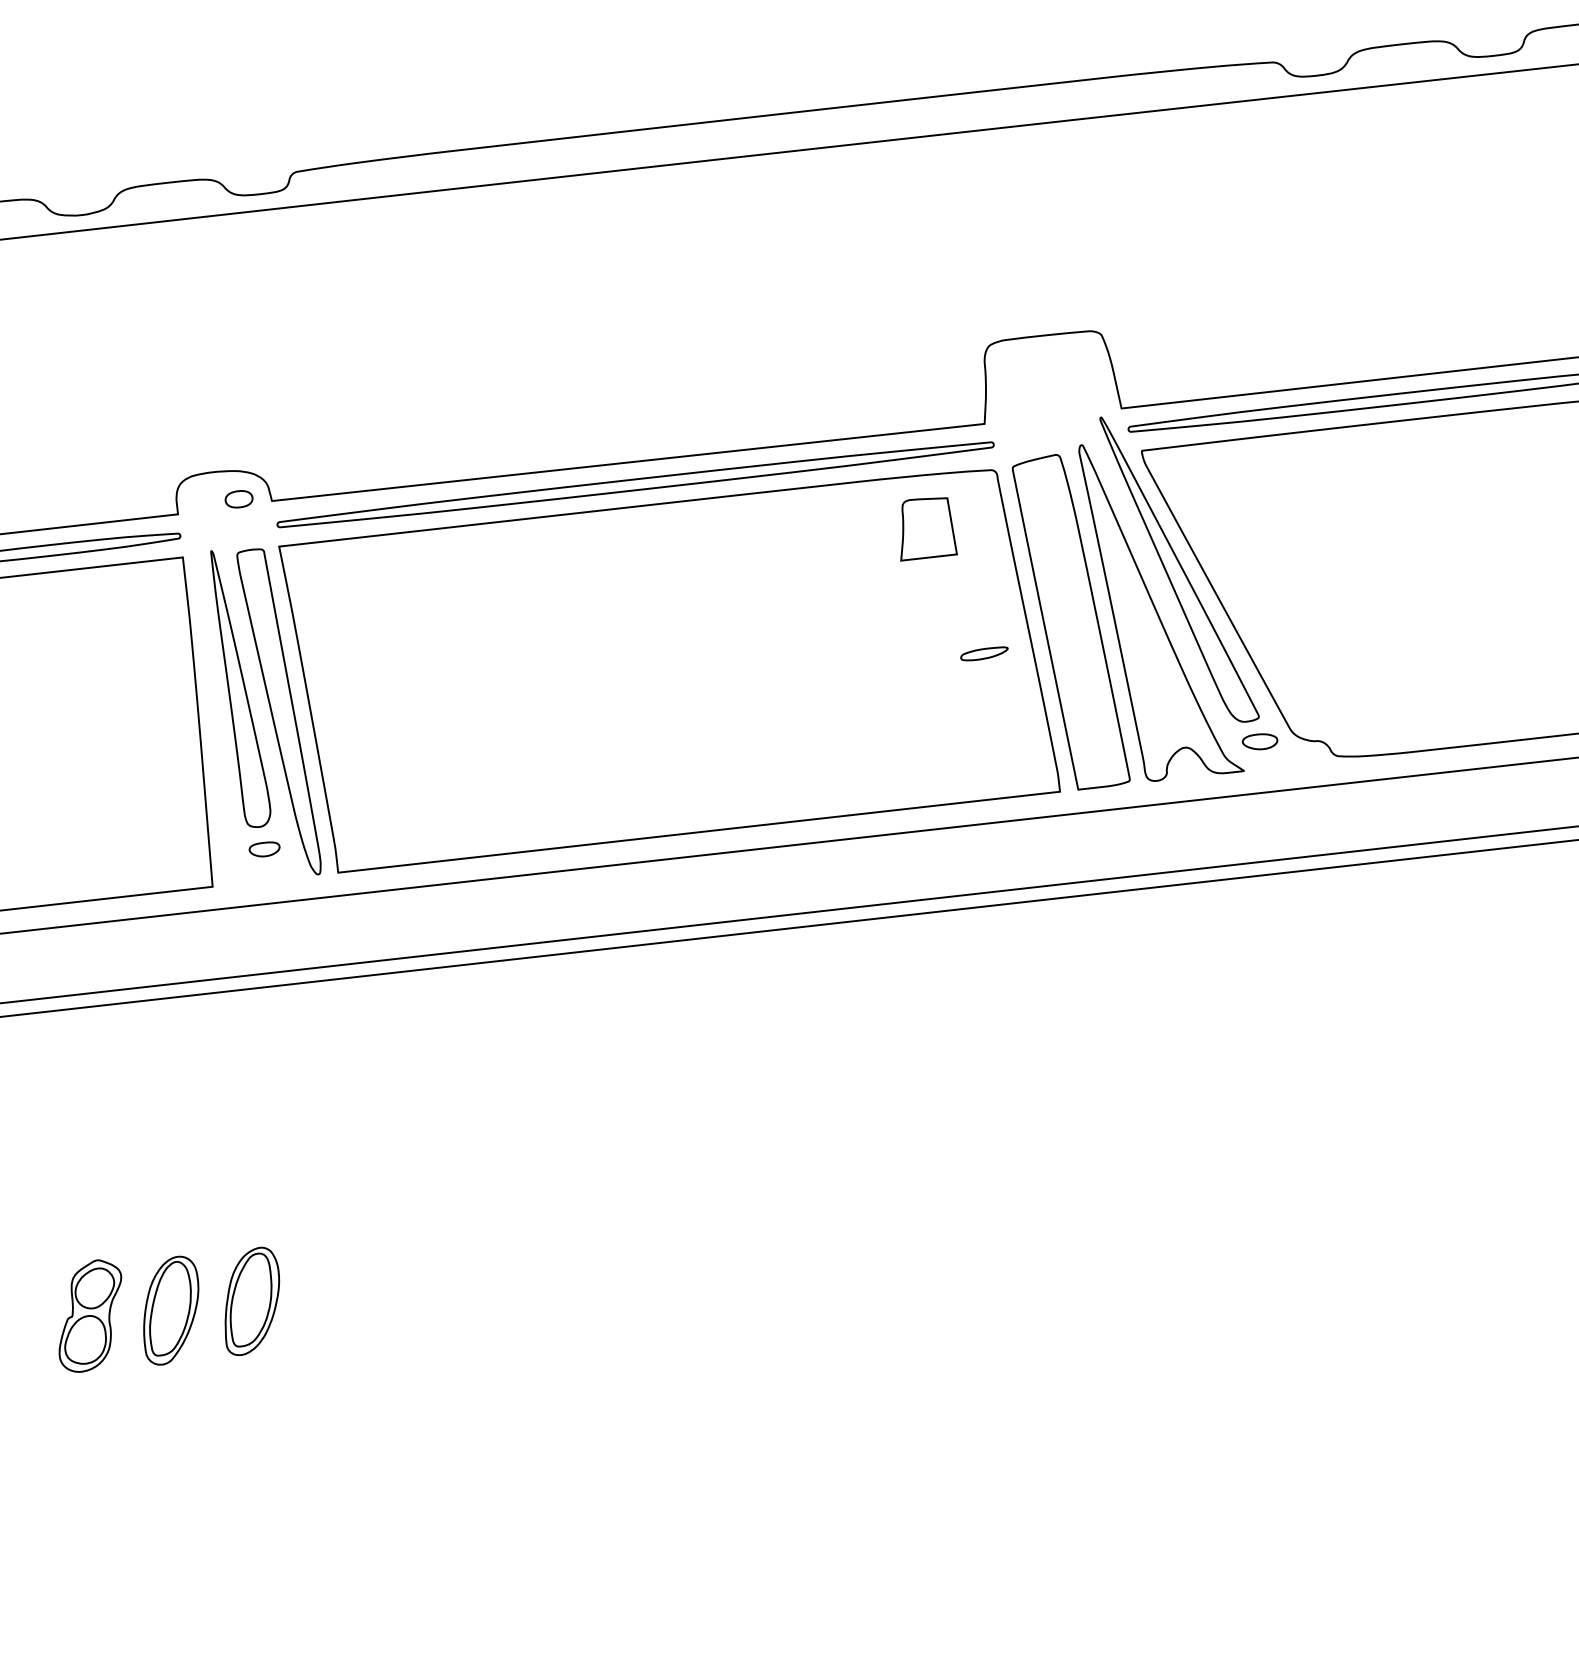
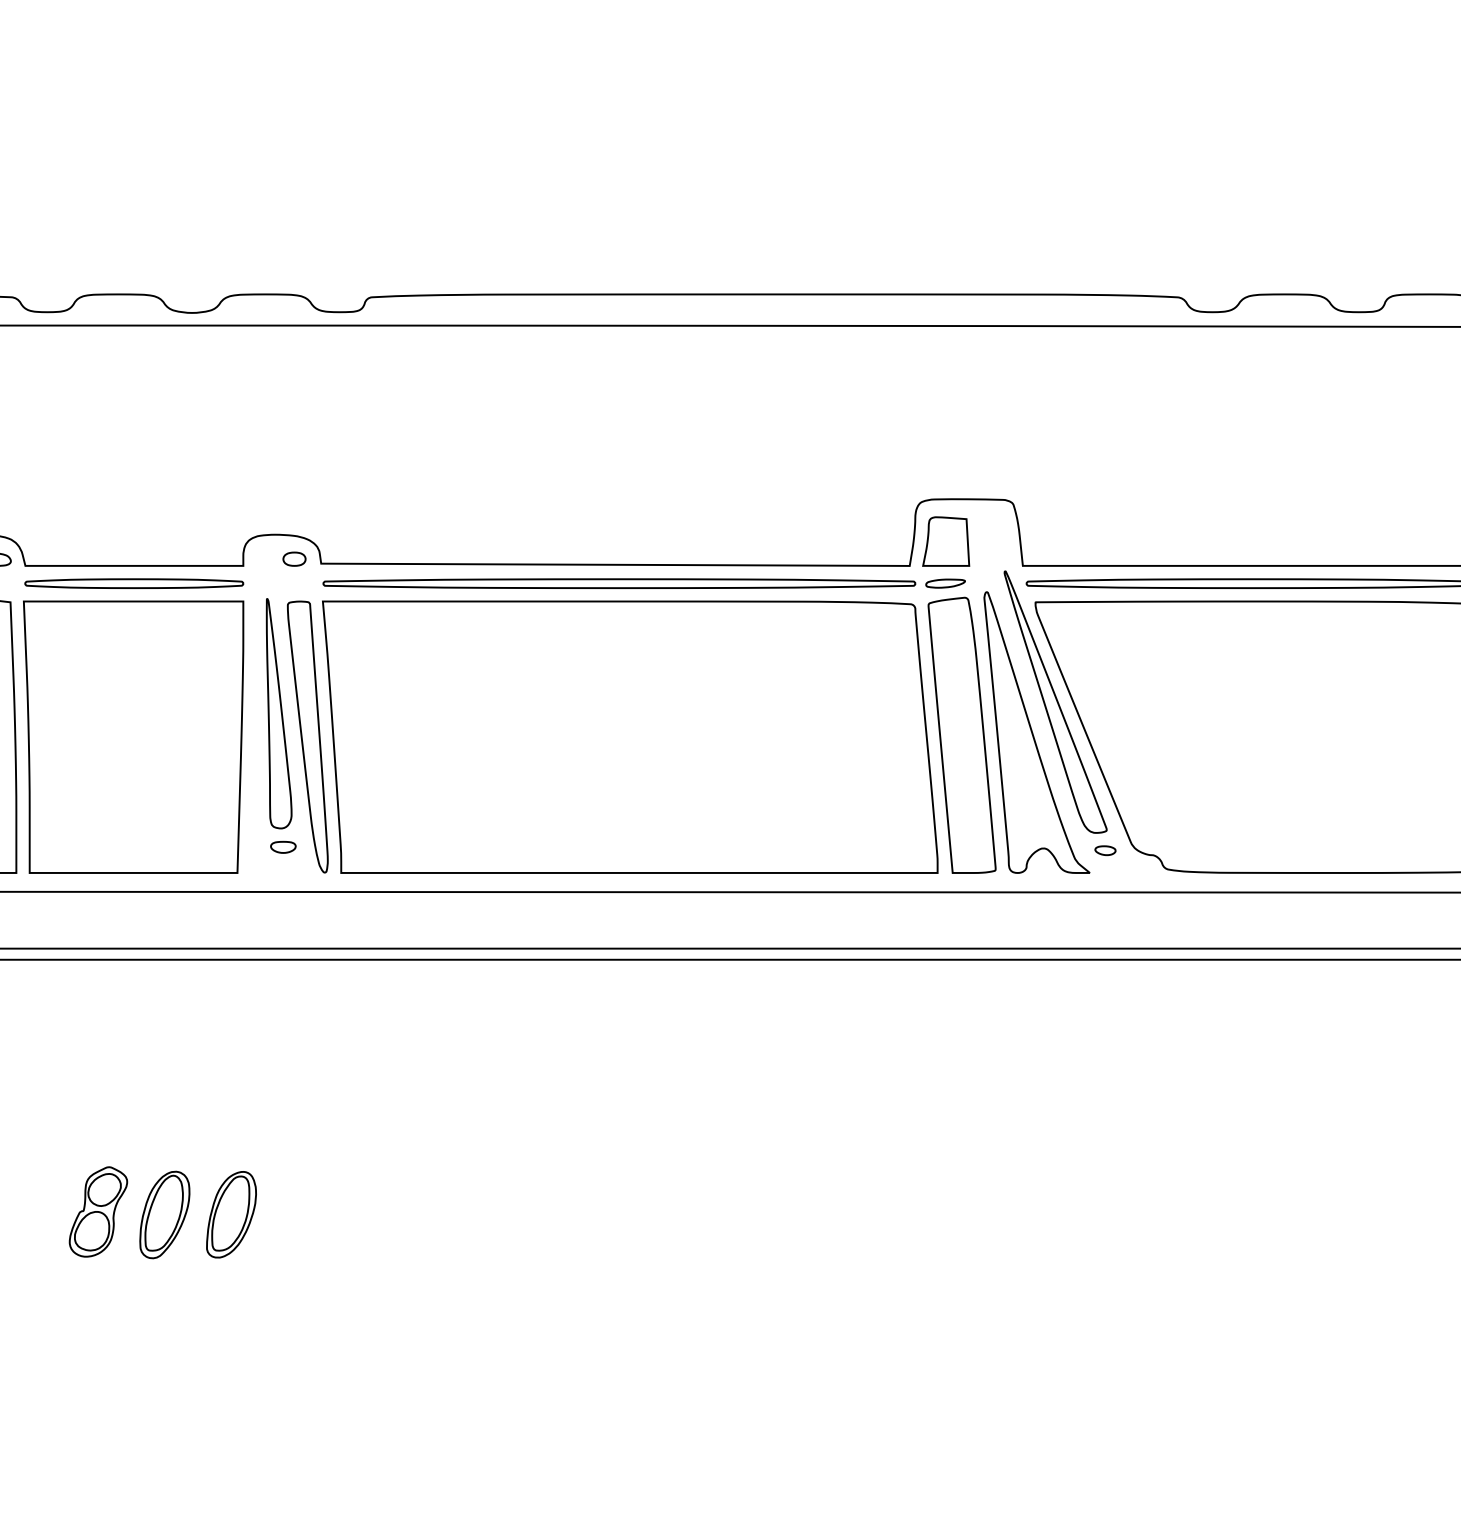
part: (926, 527) -> (946, 541), moved
part: (984, 653) -> (945, 583), moved
part: (1260, 741) -> (1105, 850), size x0.71

